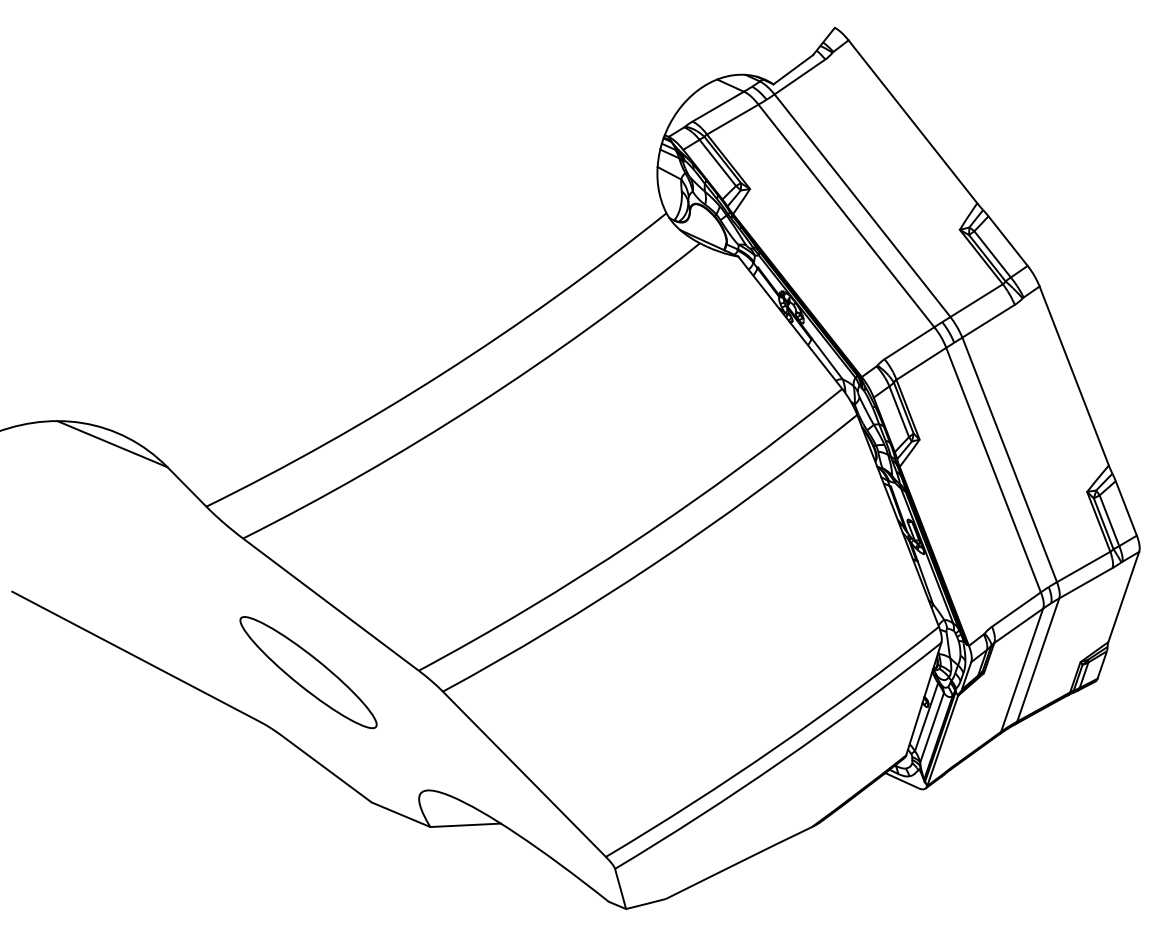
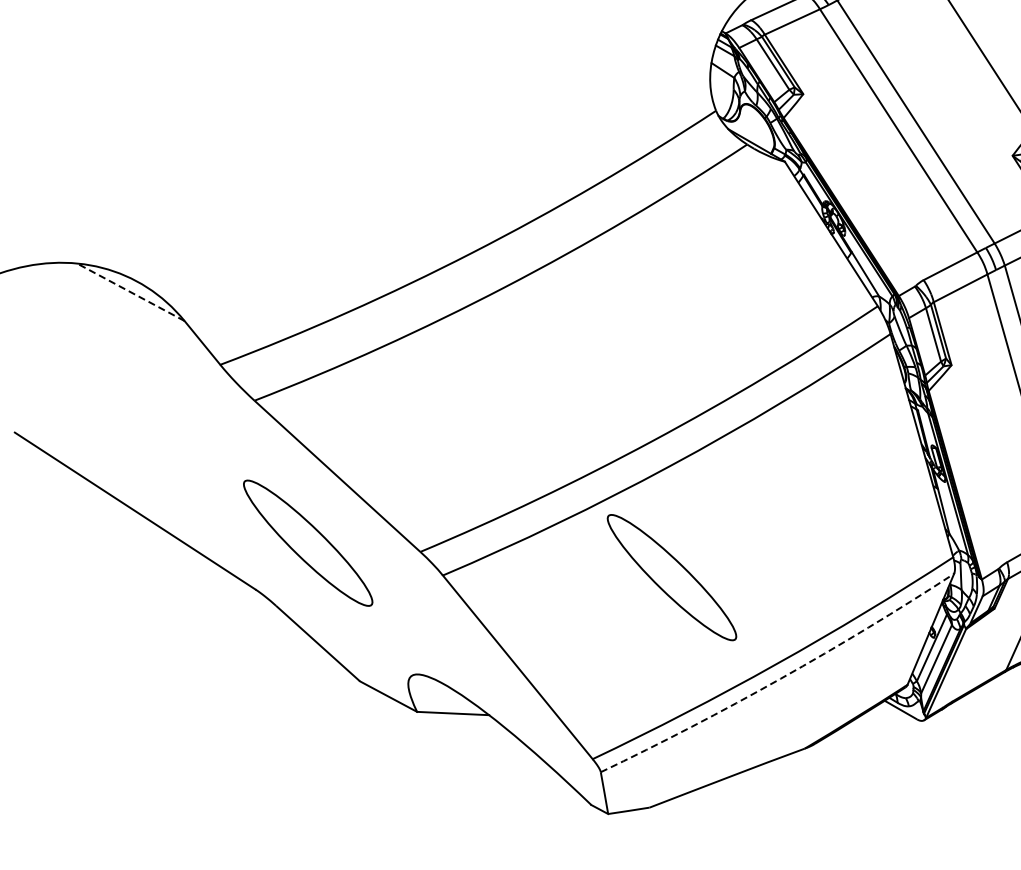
line: (112, 444) -> (130, 292), solid -> dashed
part: (666, 672) -> (671, 577), added
arc: (781, 761) -> (780, 679), solid -> dashed

